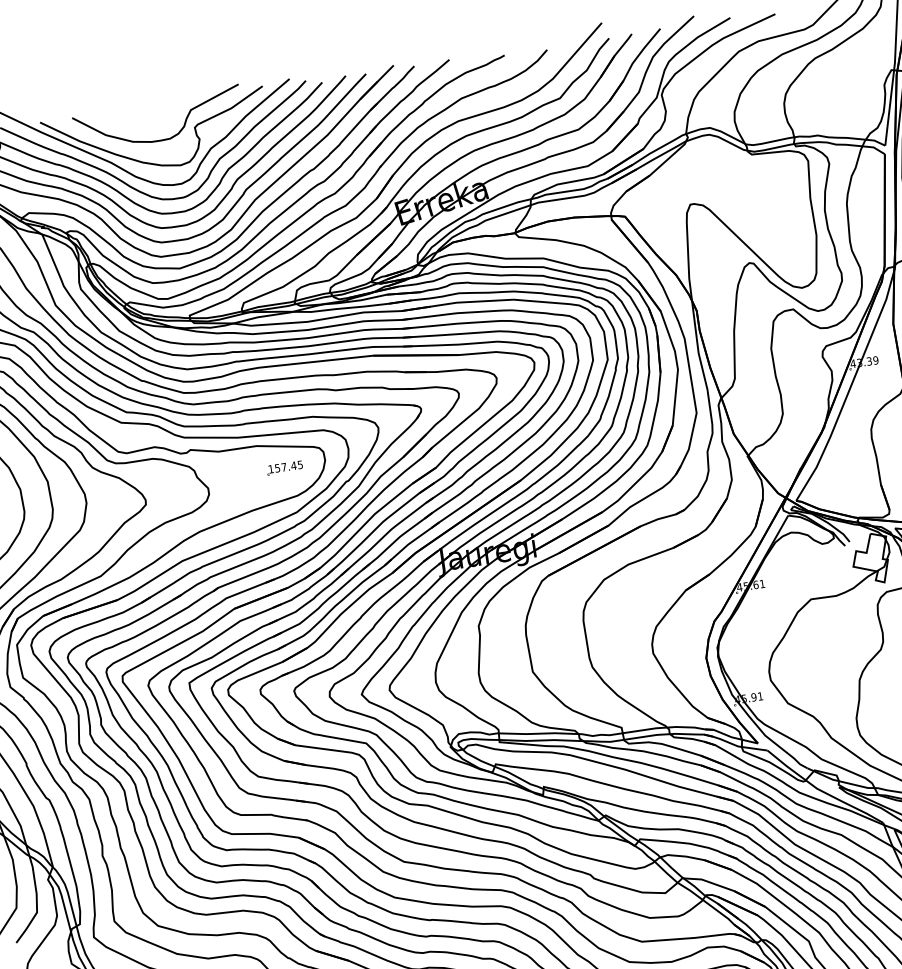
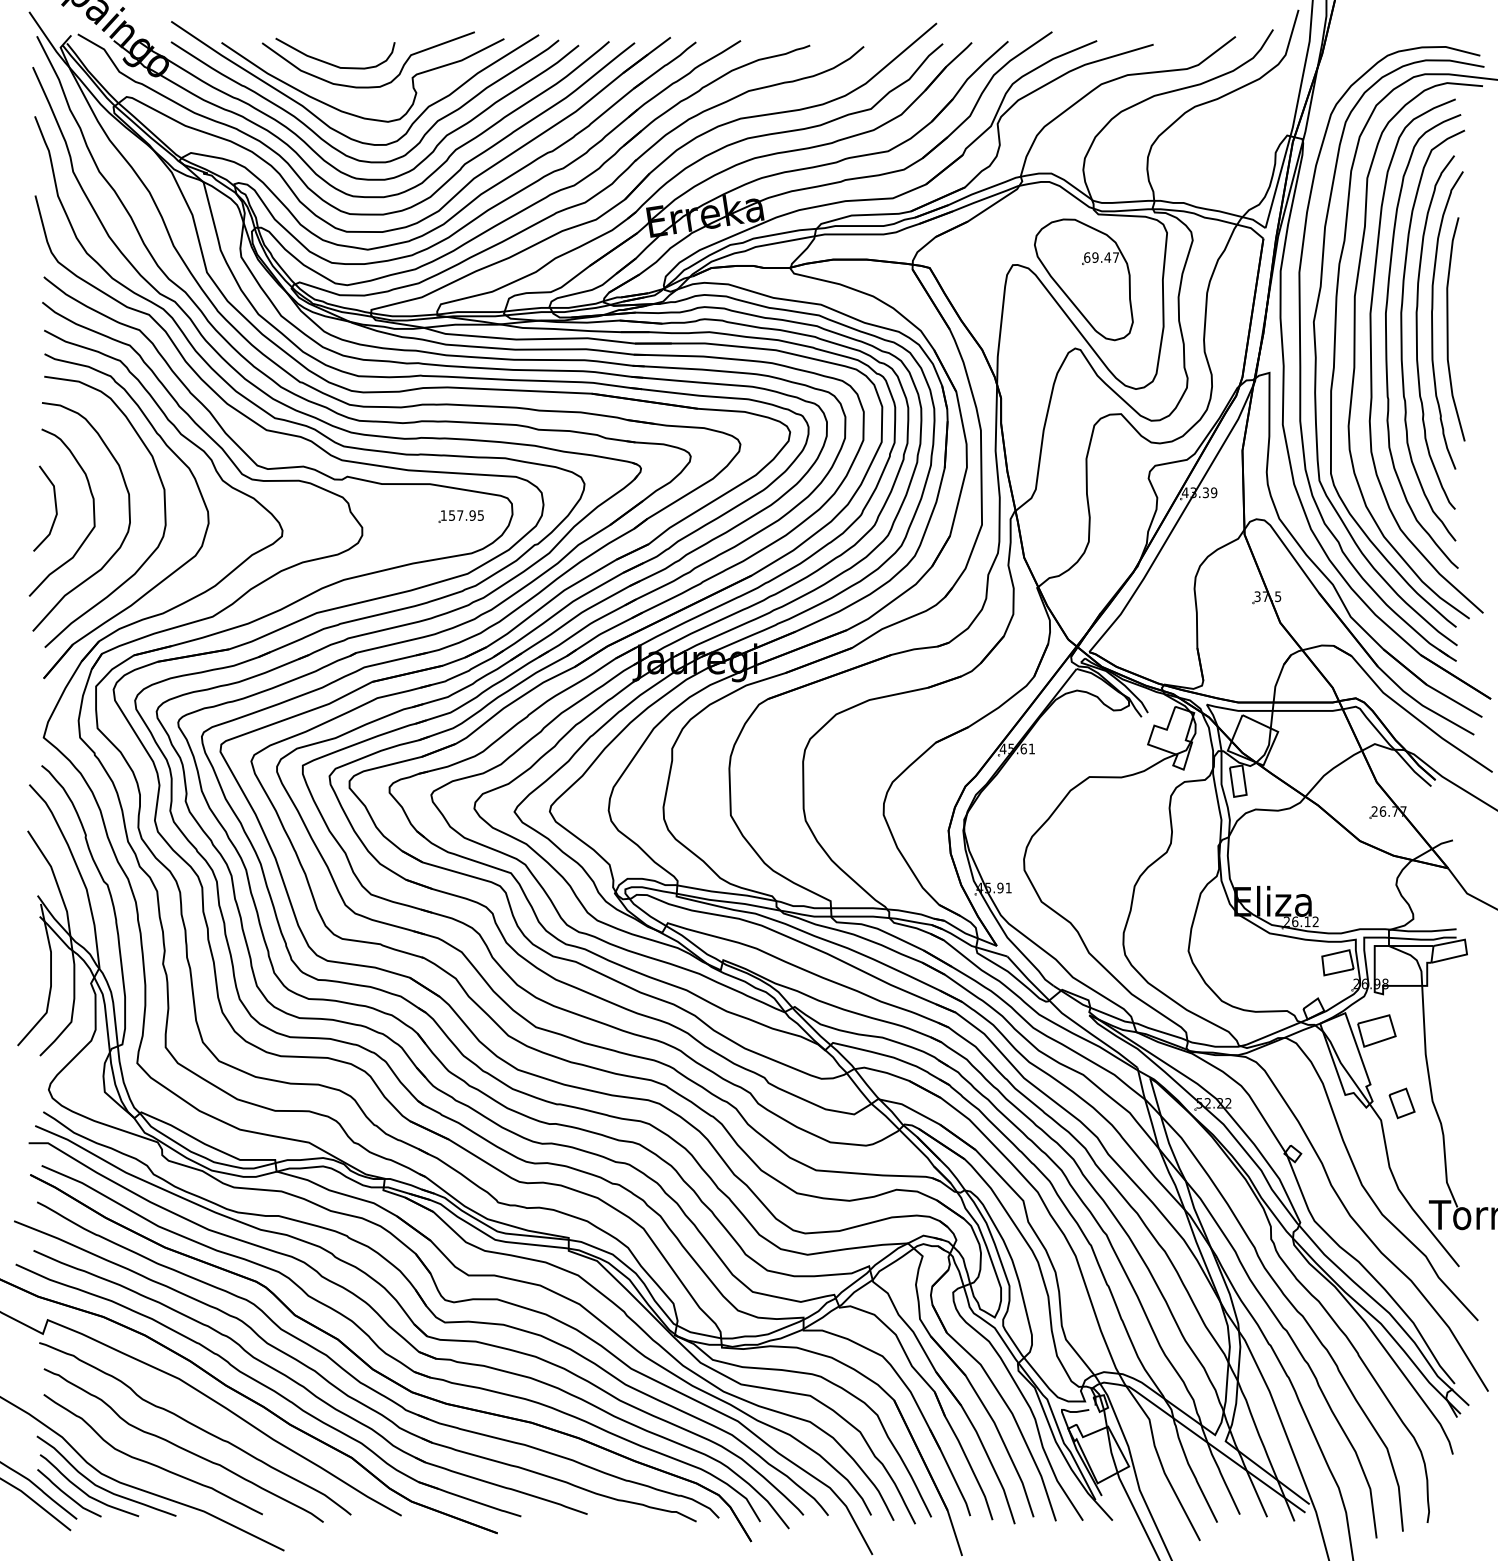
curve: (129, 125) -> (331, 63), added
part: (747, 207) -> (1083, 279), added
text: (293, 465) -> (472, 515), 157.45 -> 157.95

